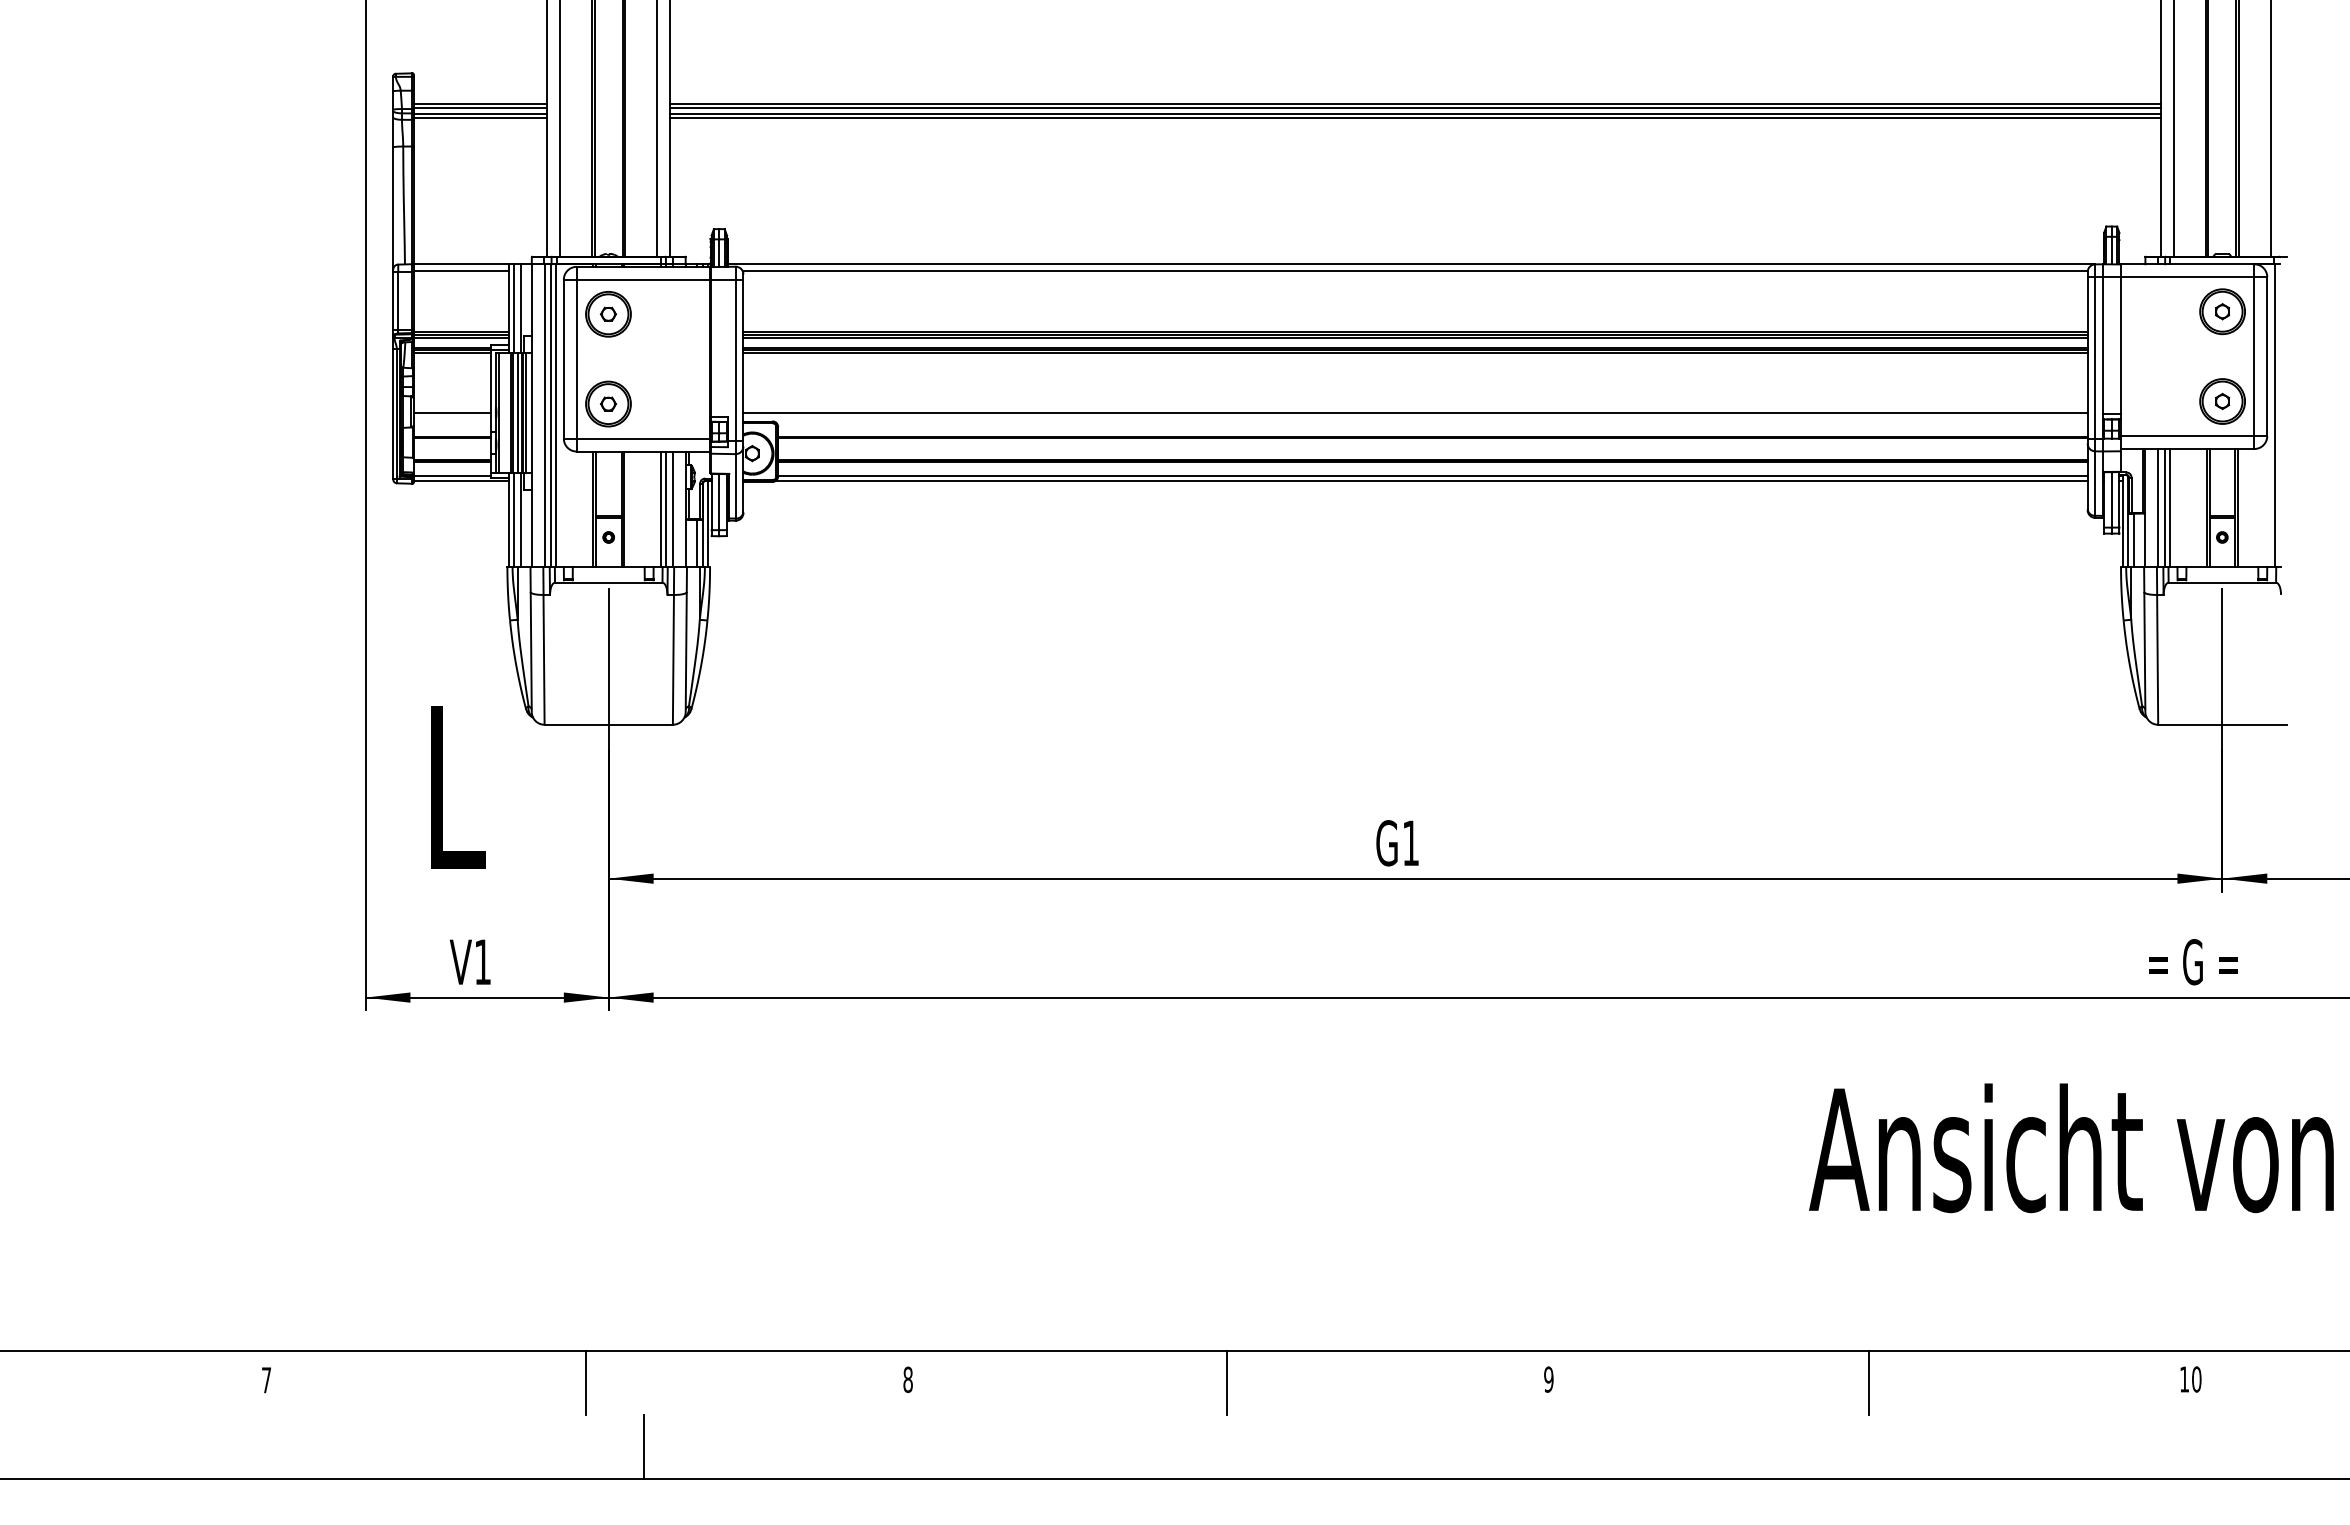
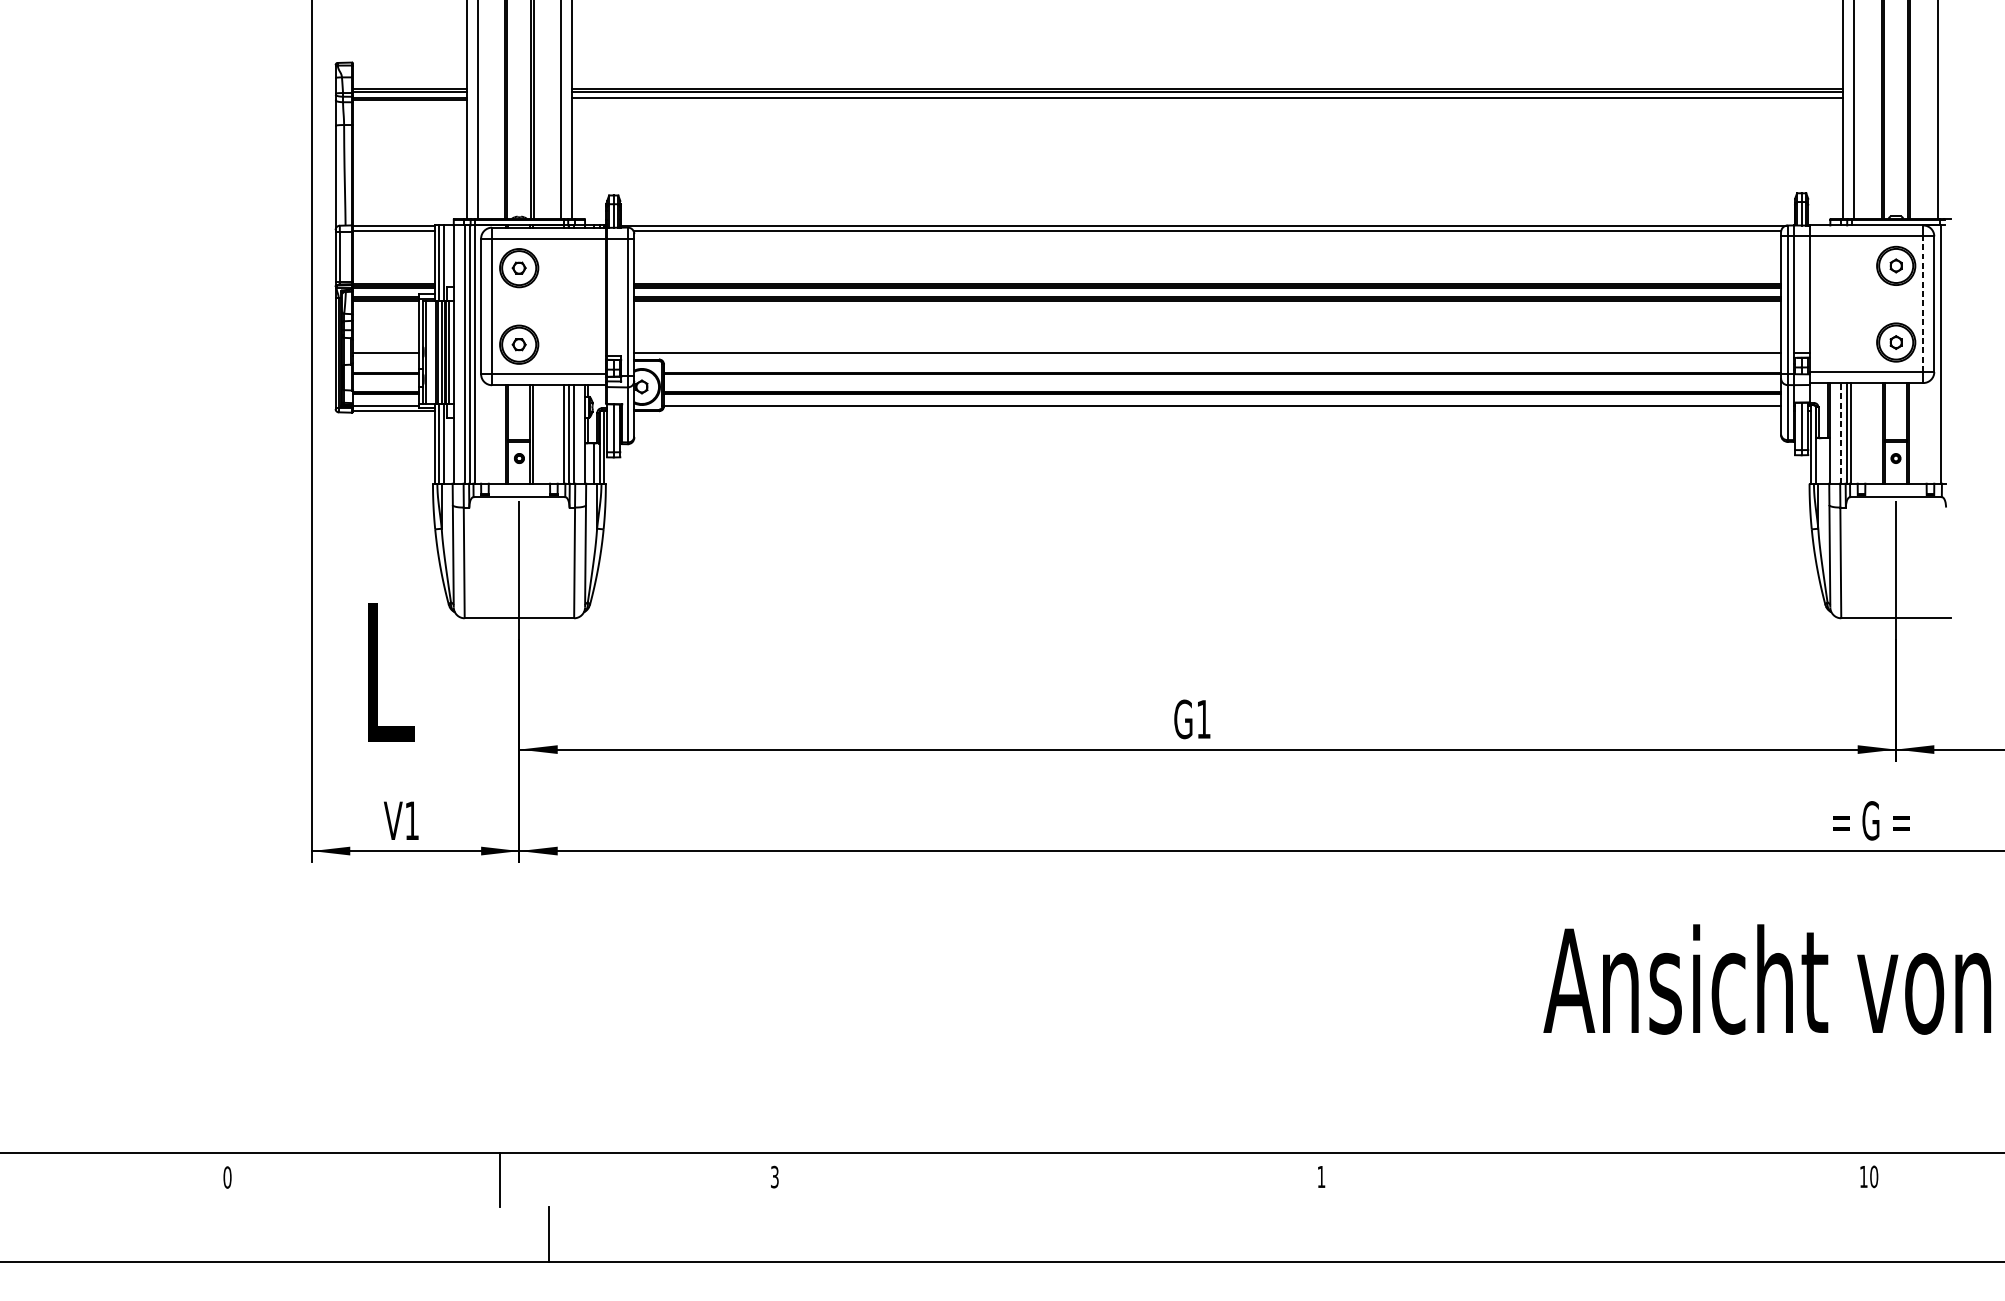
line: (1415, 117) -> (1207, 100), removed
line: (2254, 356) -> (1923, 304), solid -> dashed
line: (1431, 481) -> (1221, 410), removed
line: (2158, 507) -> (1841, 432), solid -> dashed
line: (2134, 540) -> (1821, 461), removed
text: (907, 1379) -> (774, 1176), 8 -> 3
text: (1548, 1379) -> (1321, 1176), 9 -> 1
text: (266, 1380) -> (227, 1177), 7 -> 0
line: (1227, 1383) -> (1047, 1180), removed
line: (1868, 1383) -> (1594, 1180), removed

